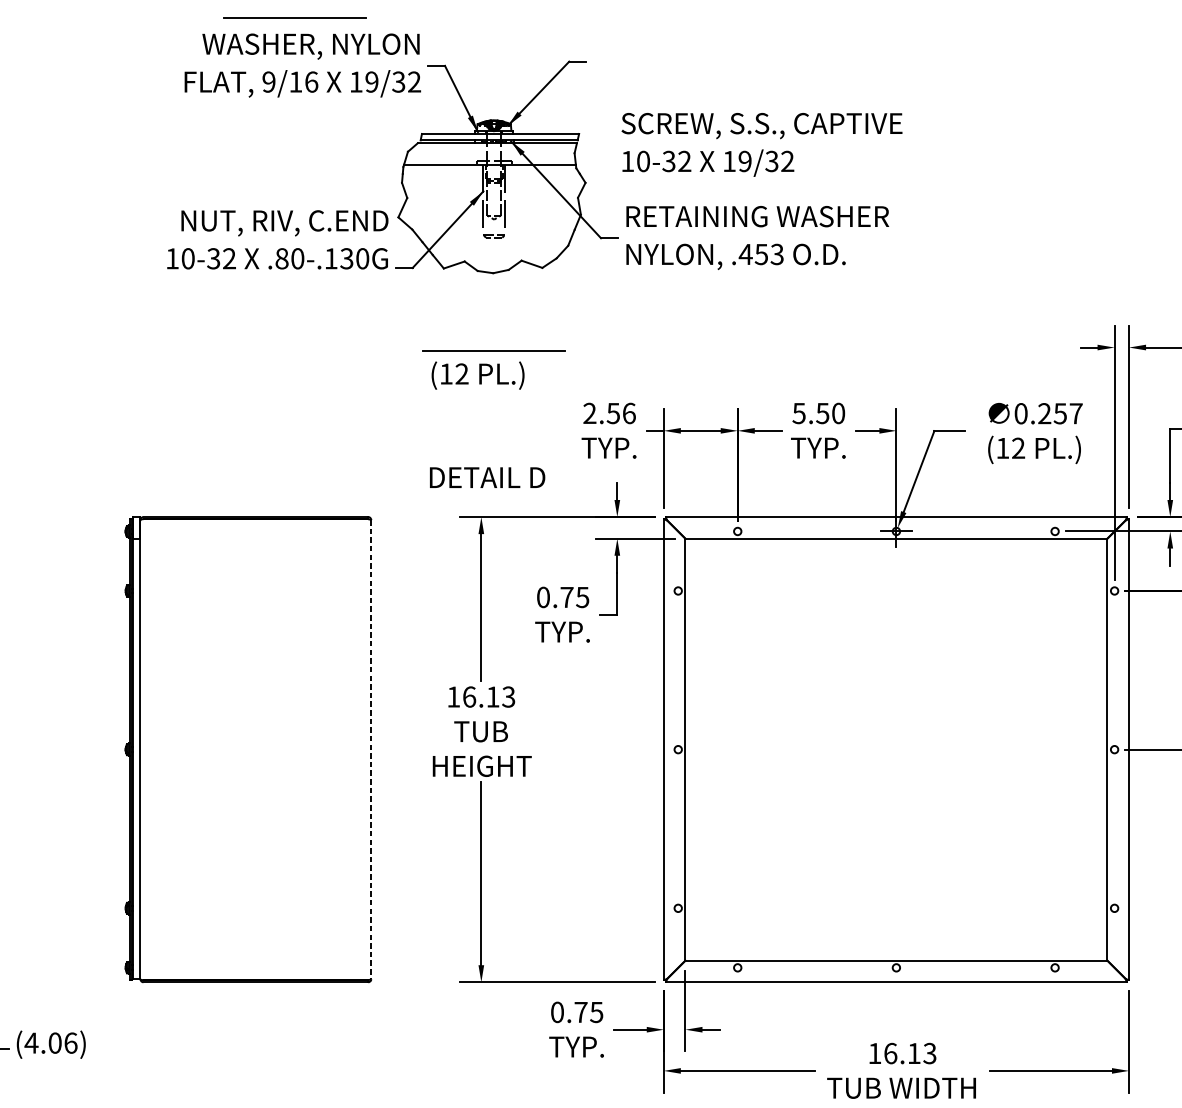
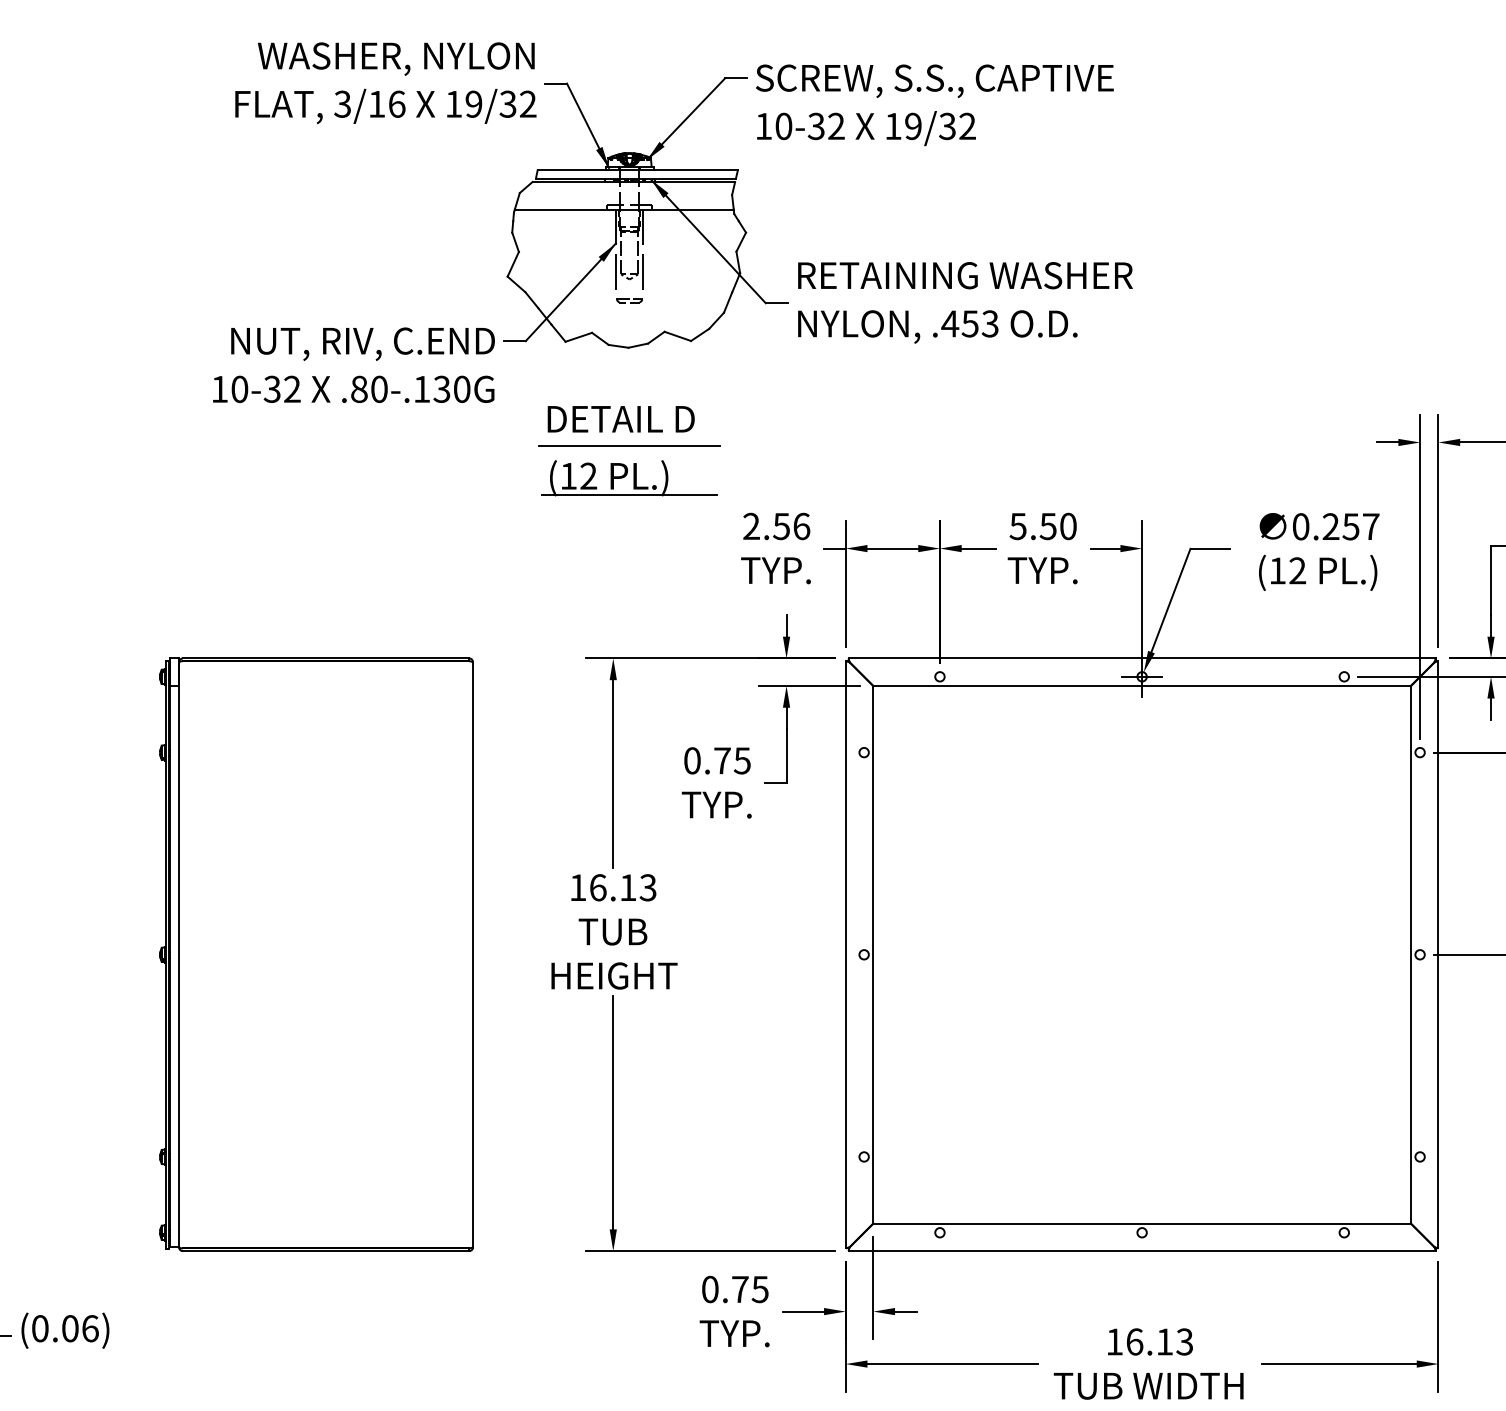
line: (295, 17) -> (376, 21), removed
text: (268, 82) -> (342, 104), 9/16 -> 3/16
text: (761, 145) -> (934, 105), moved
text: (277, 239) -> (353, 364), moved
line: (494, 388) -> (629, 494), added
text: (487, 477) -> (620, 419), moved
line: (371, 750) -> (473, 955), dashed -> solid
text: (31, 1042) -> (40, 1328), (4.06) -> (0.06)

